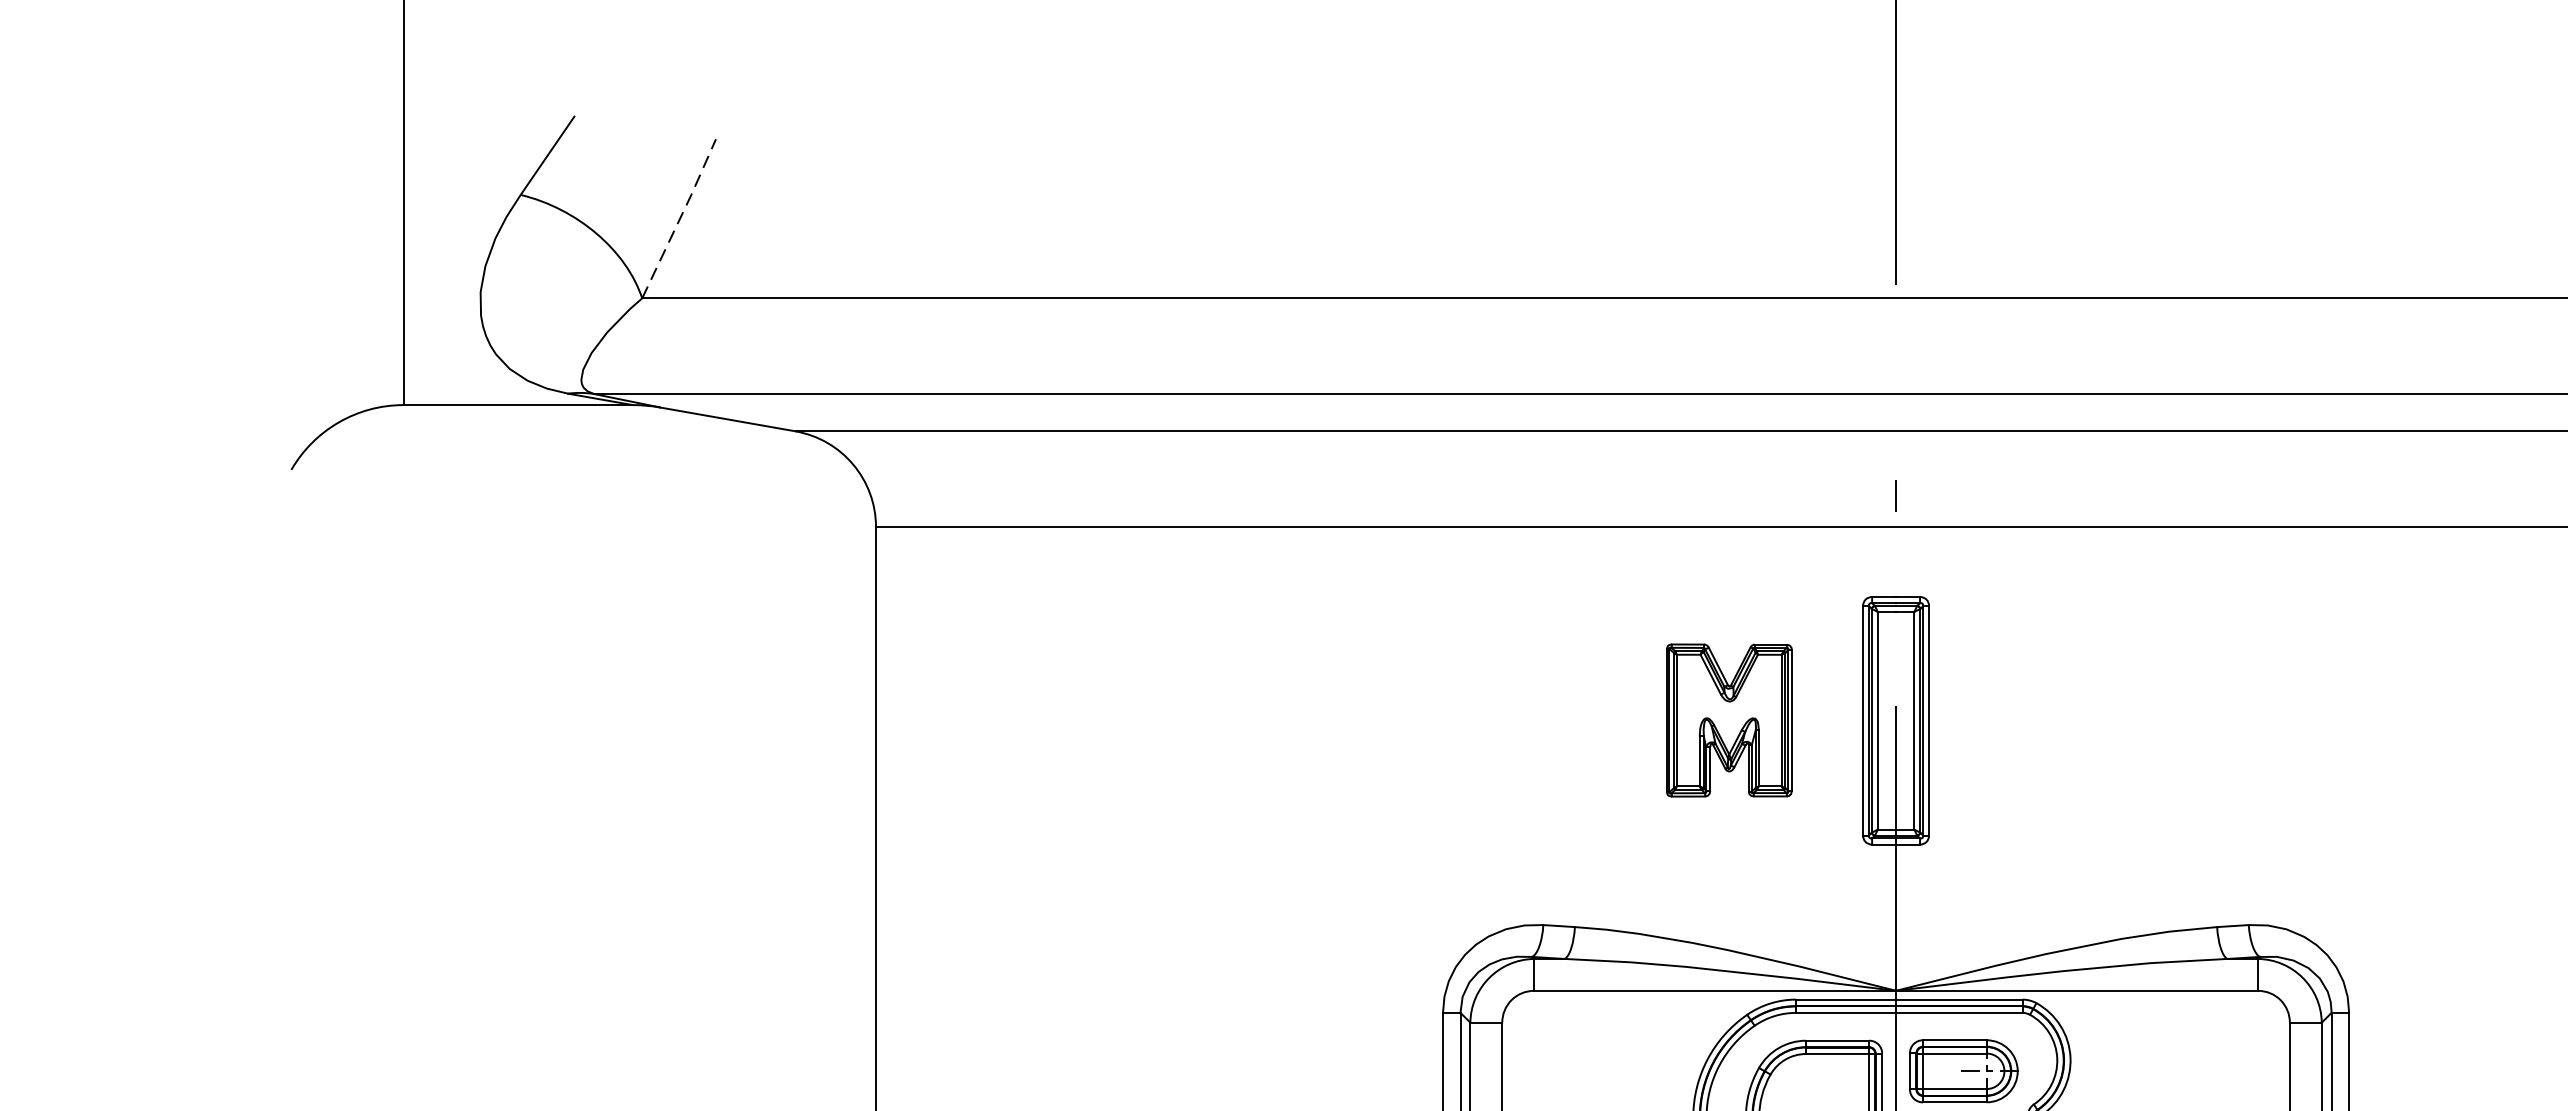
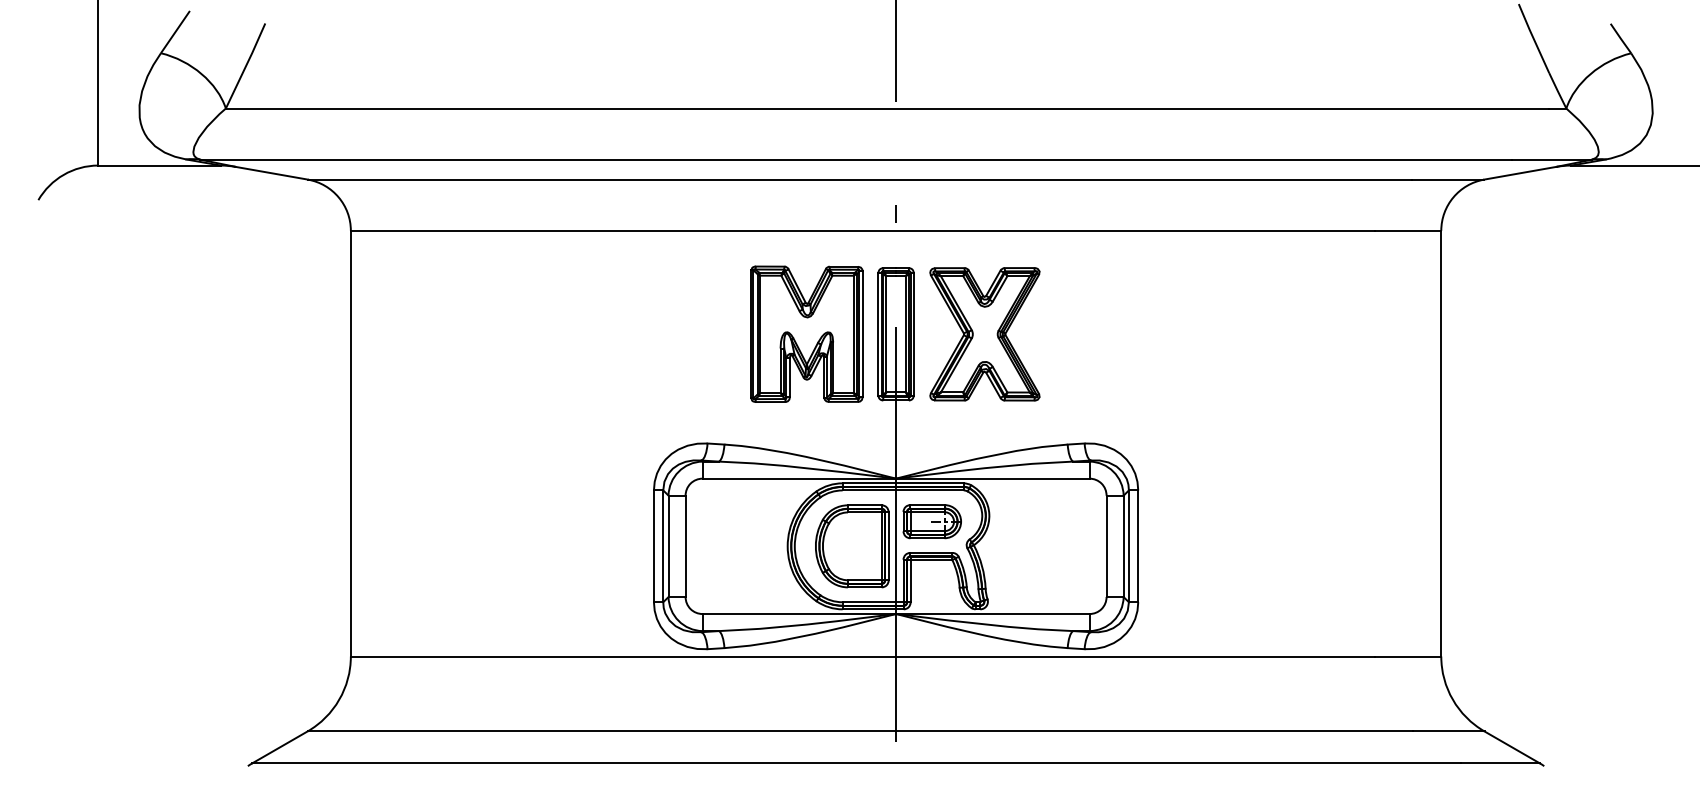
line: (680, 217) -> (246, 65), dashed -> solid
part: (1728, 719) -> (806, 333), size x1.67
part: (2061, 721) -> (984, 334), added

